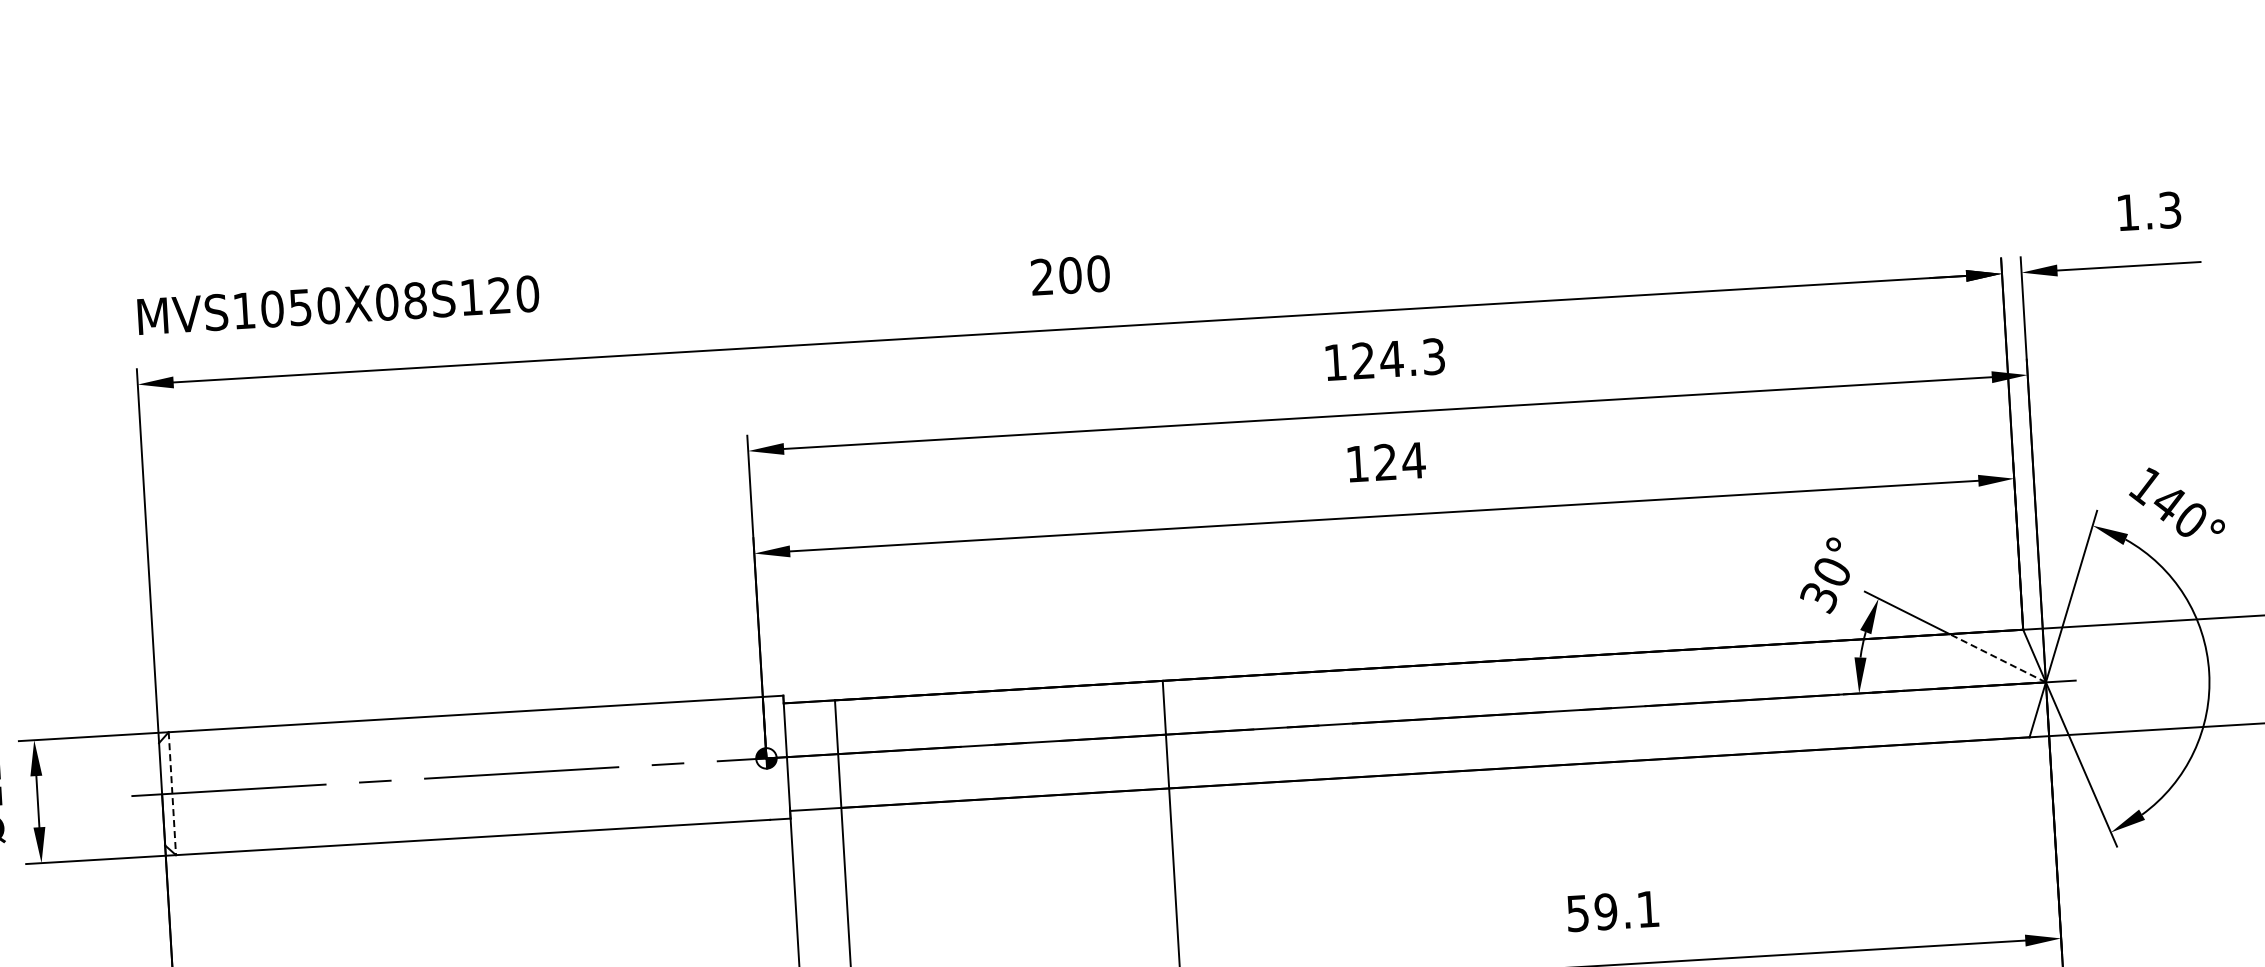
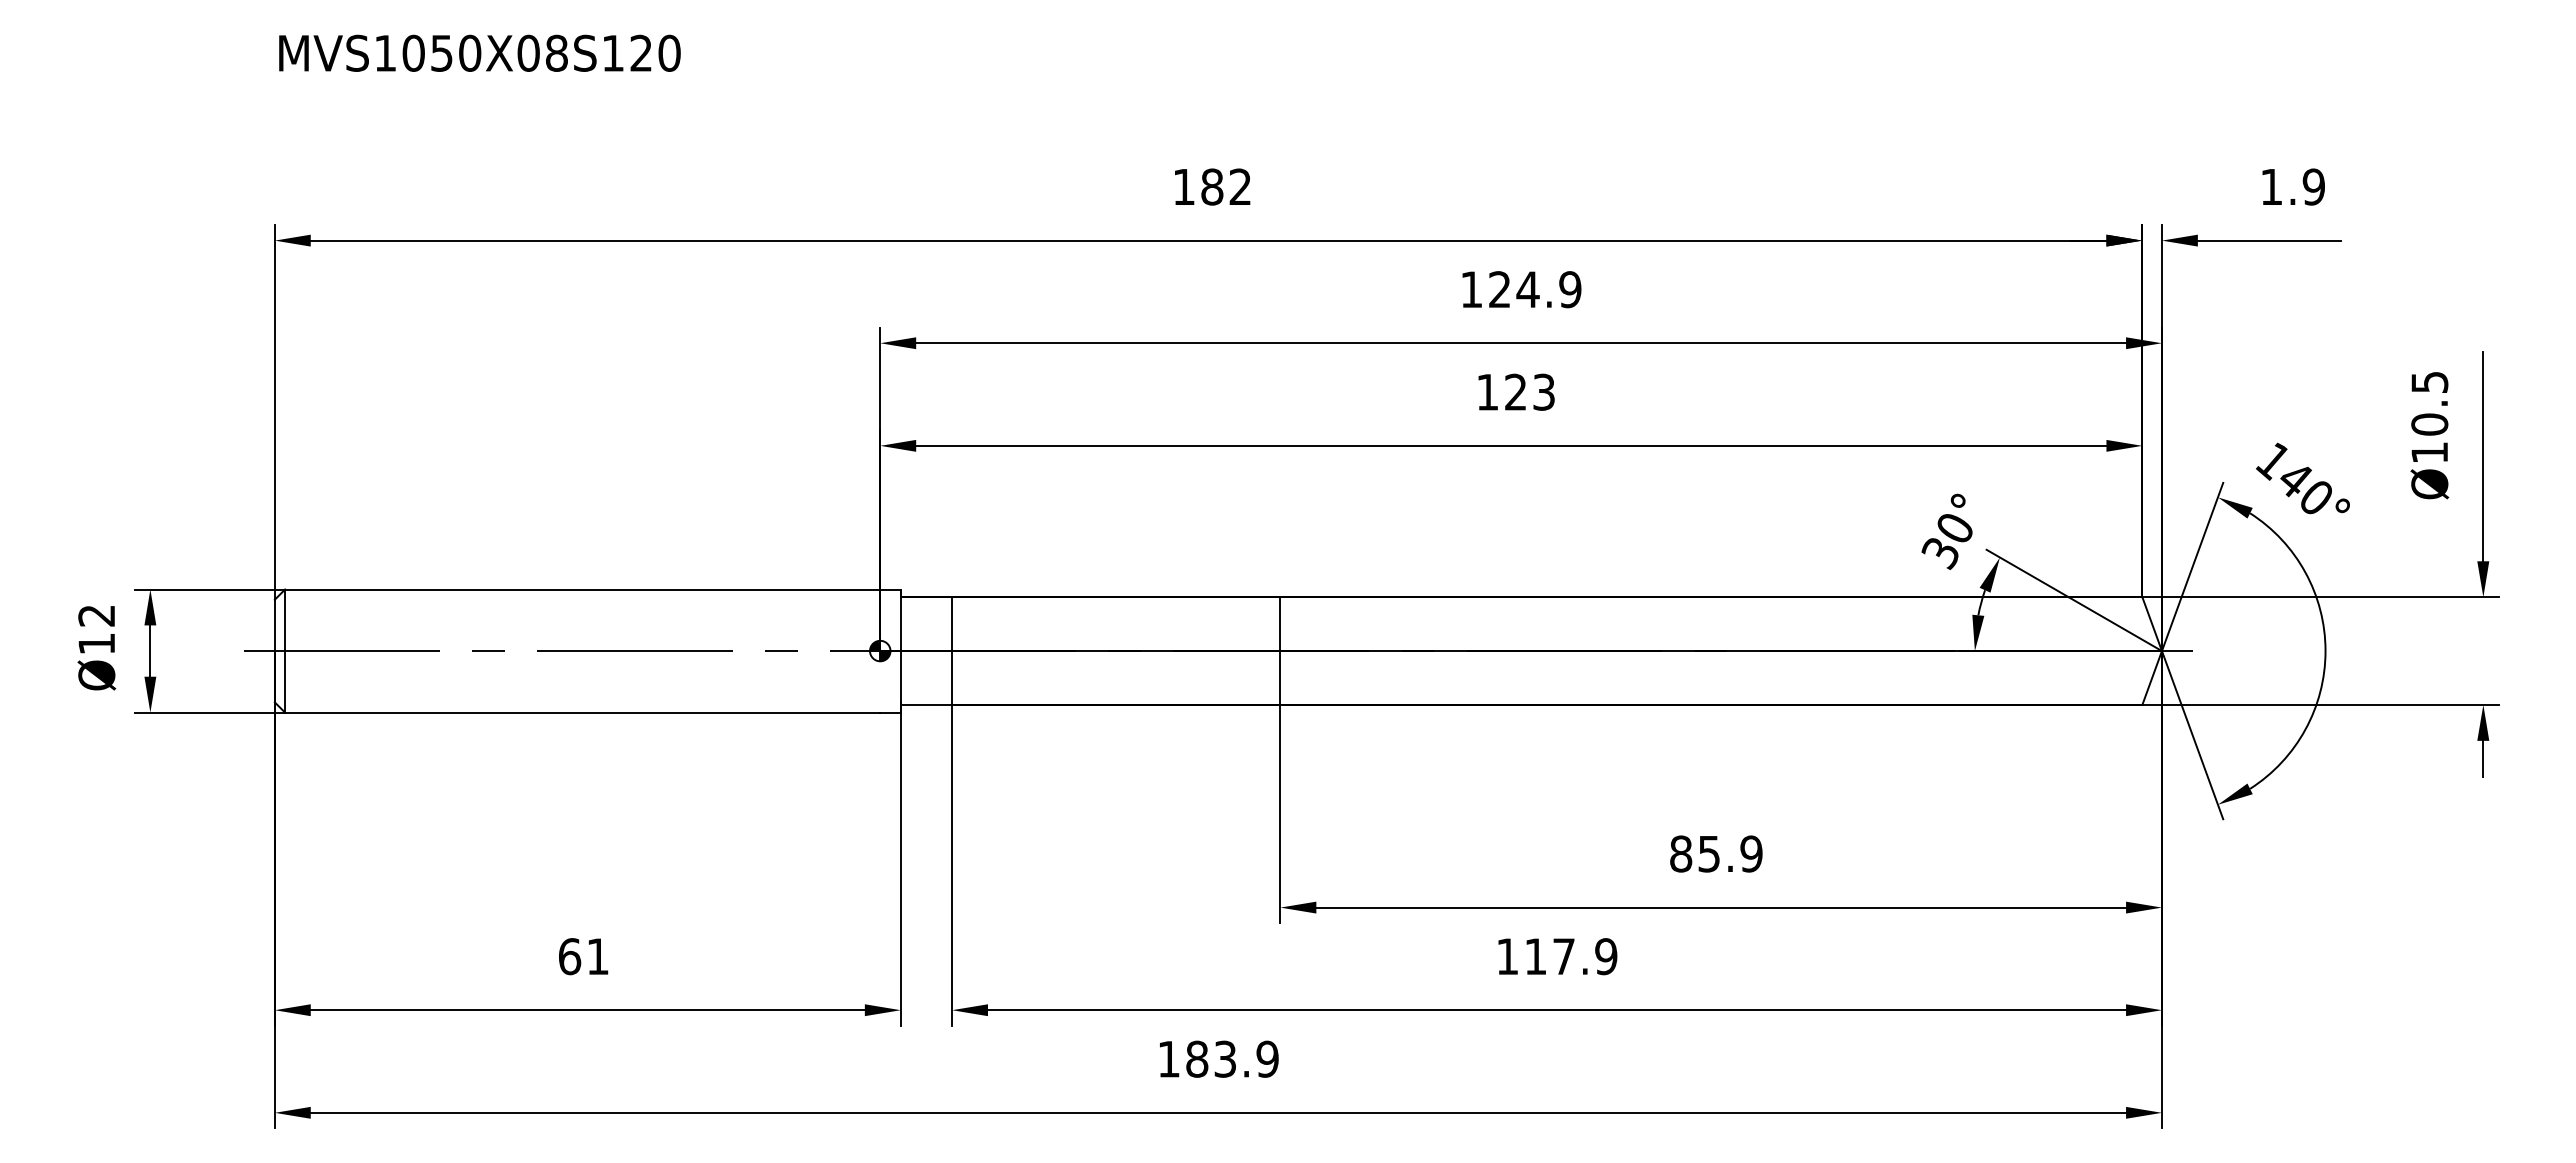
text: (2169, 209) -> (2313, 186), 1.3 -> 1.9
text: (1070, 274) -> (1212, 186), 200 -> 182
text: (338, 304) -> (479, 52), moved
text: (1434, 356) -> (1570, 289), 124.3 -> 124.9
text: (1413, 459) -> (1543, 391), 124 -> 123
line: (1997, 658) -> (2115, 624), dashed -> solid
line: (172, 794) -> (285, 651), dashed -> solid
text: (1613, 910) -> (1716, 853), 59.1 -> 85.9

